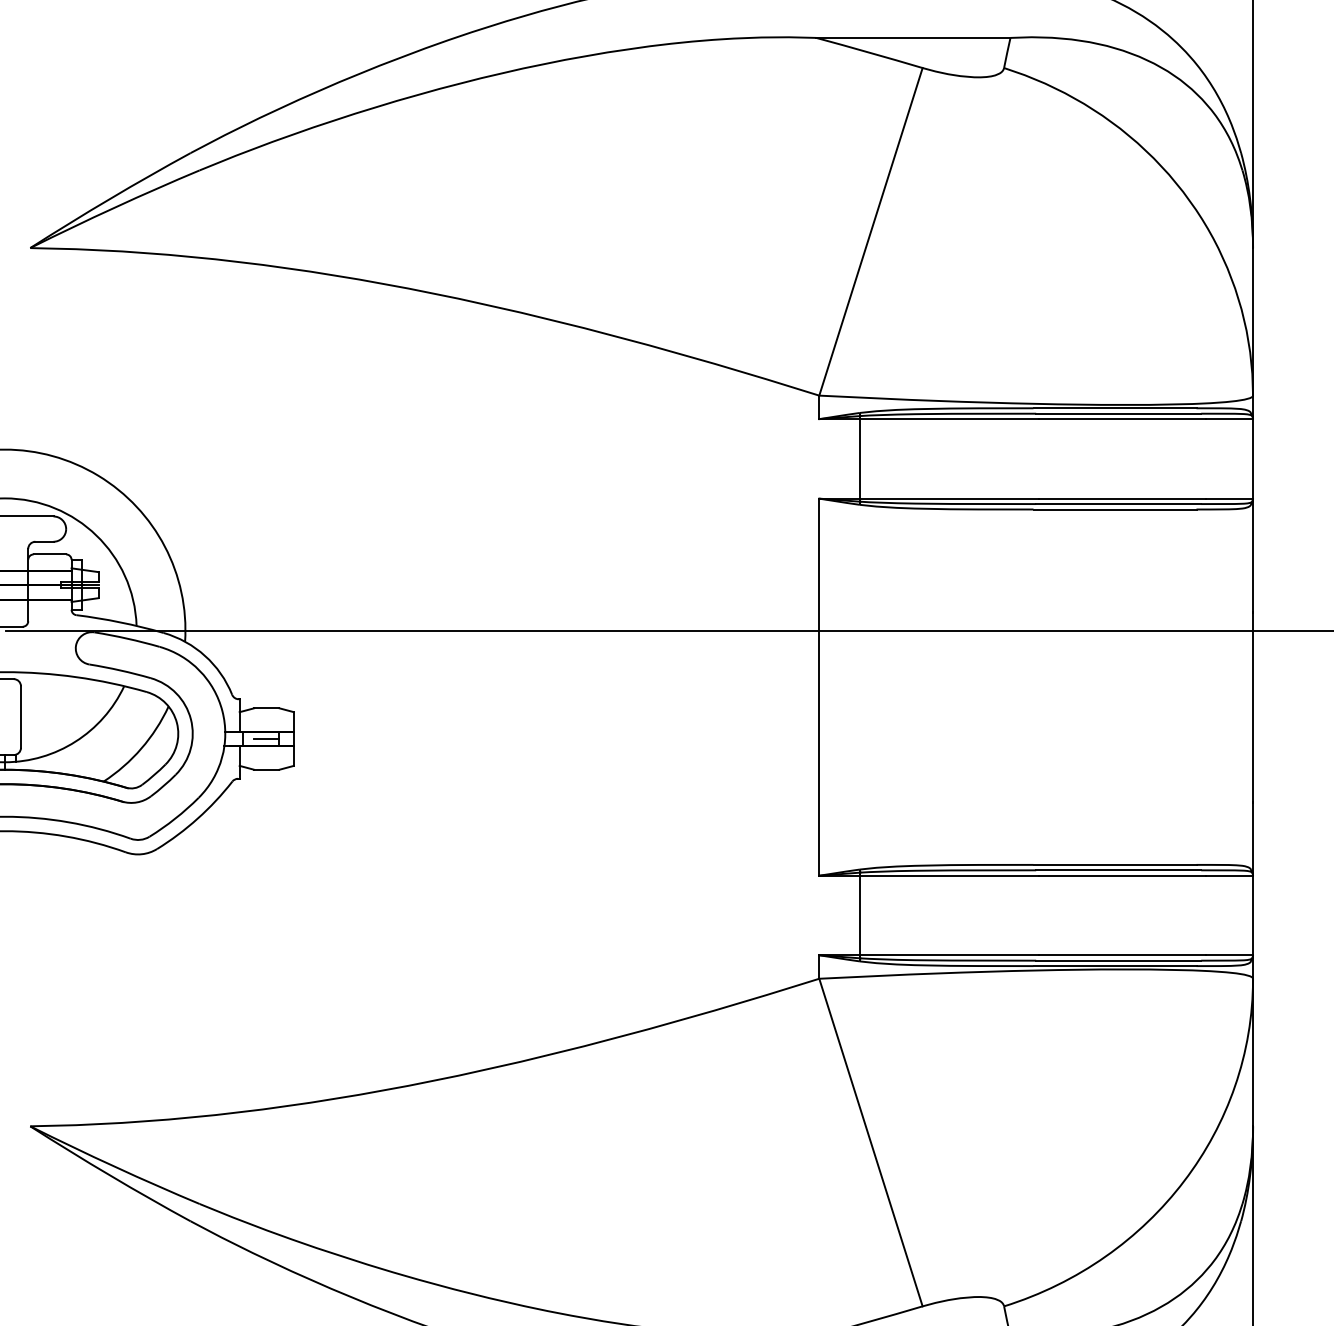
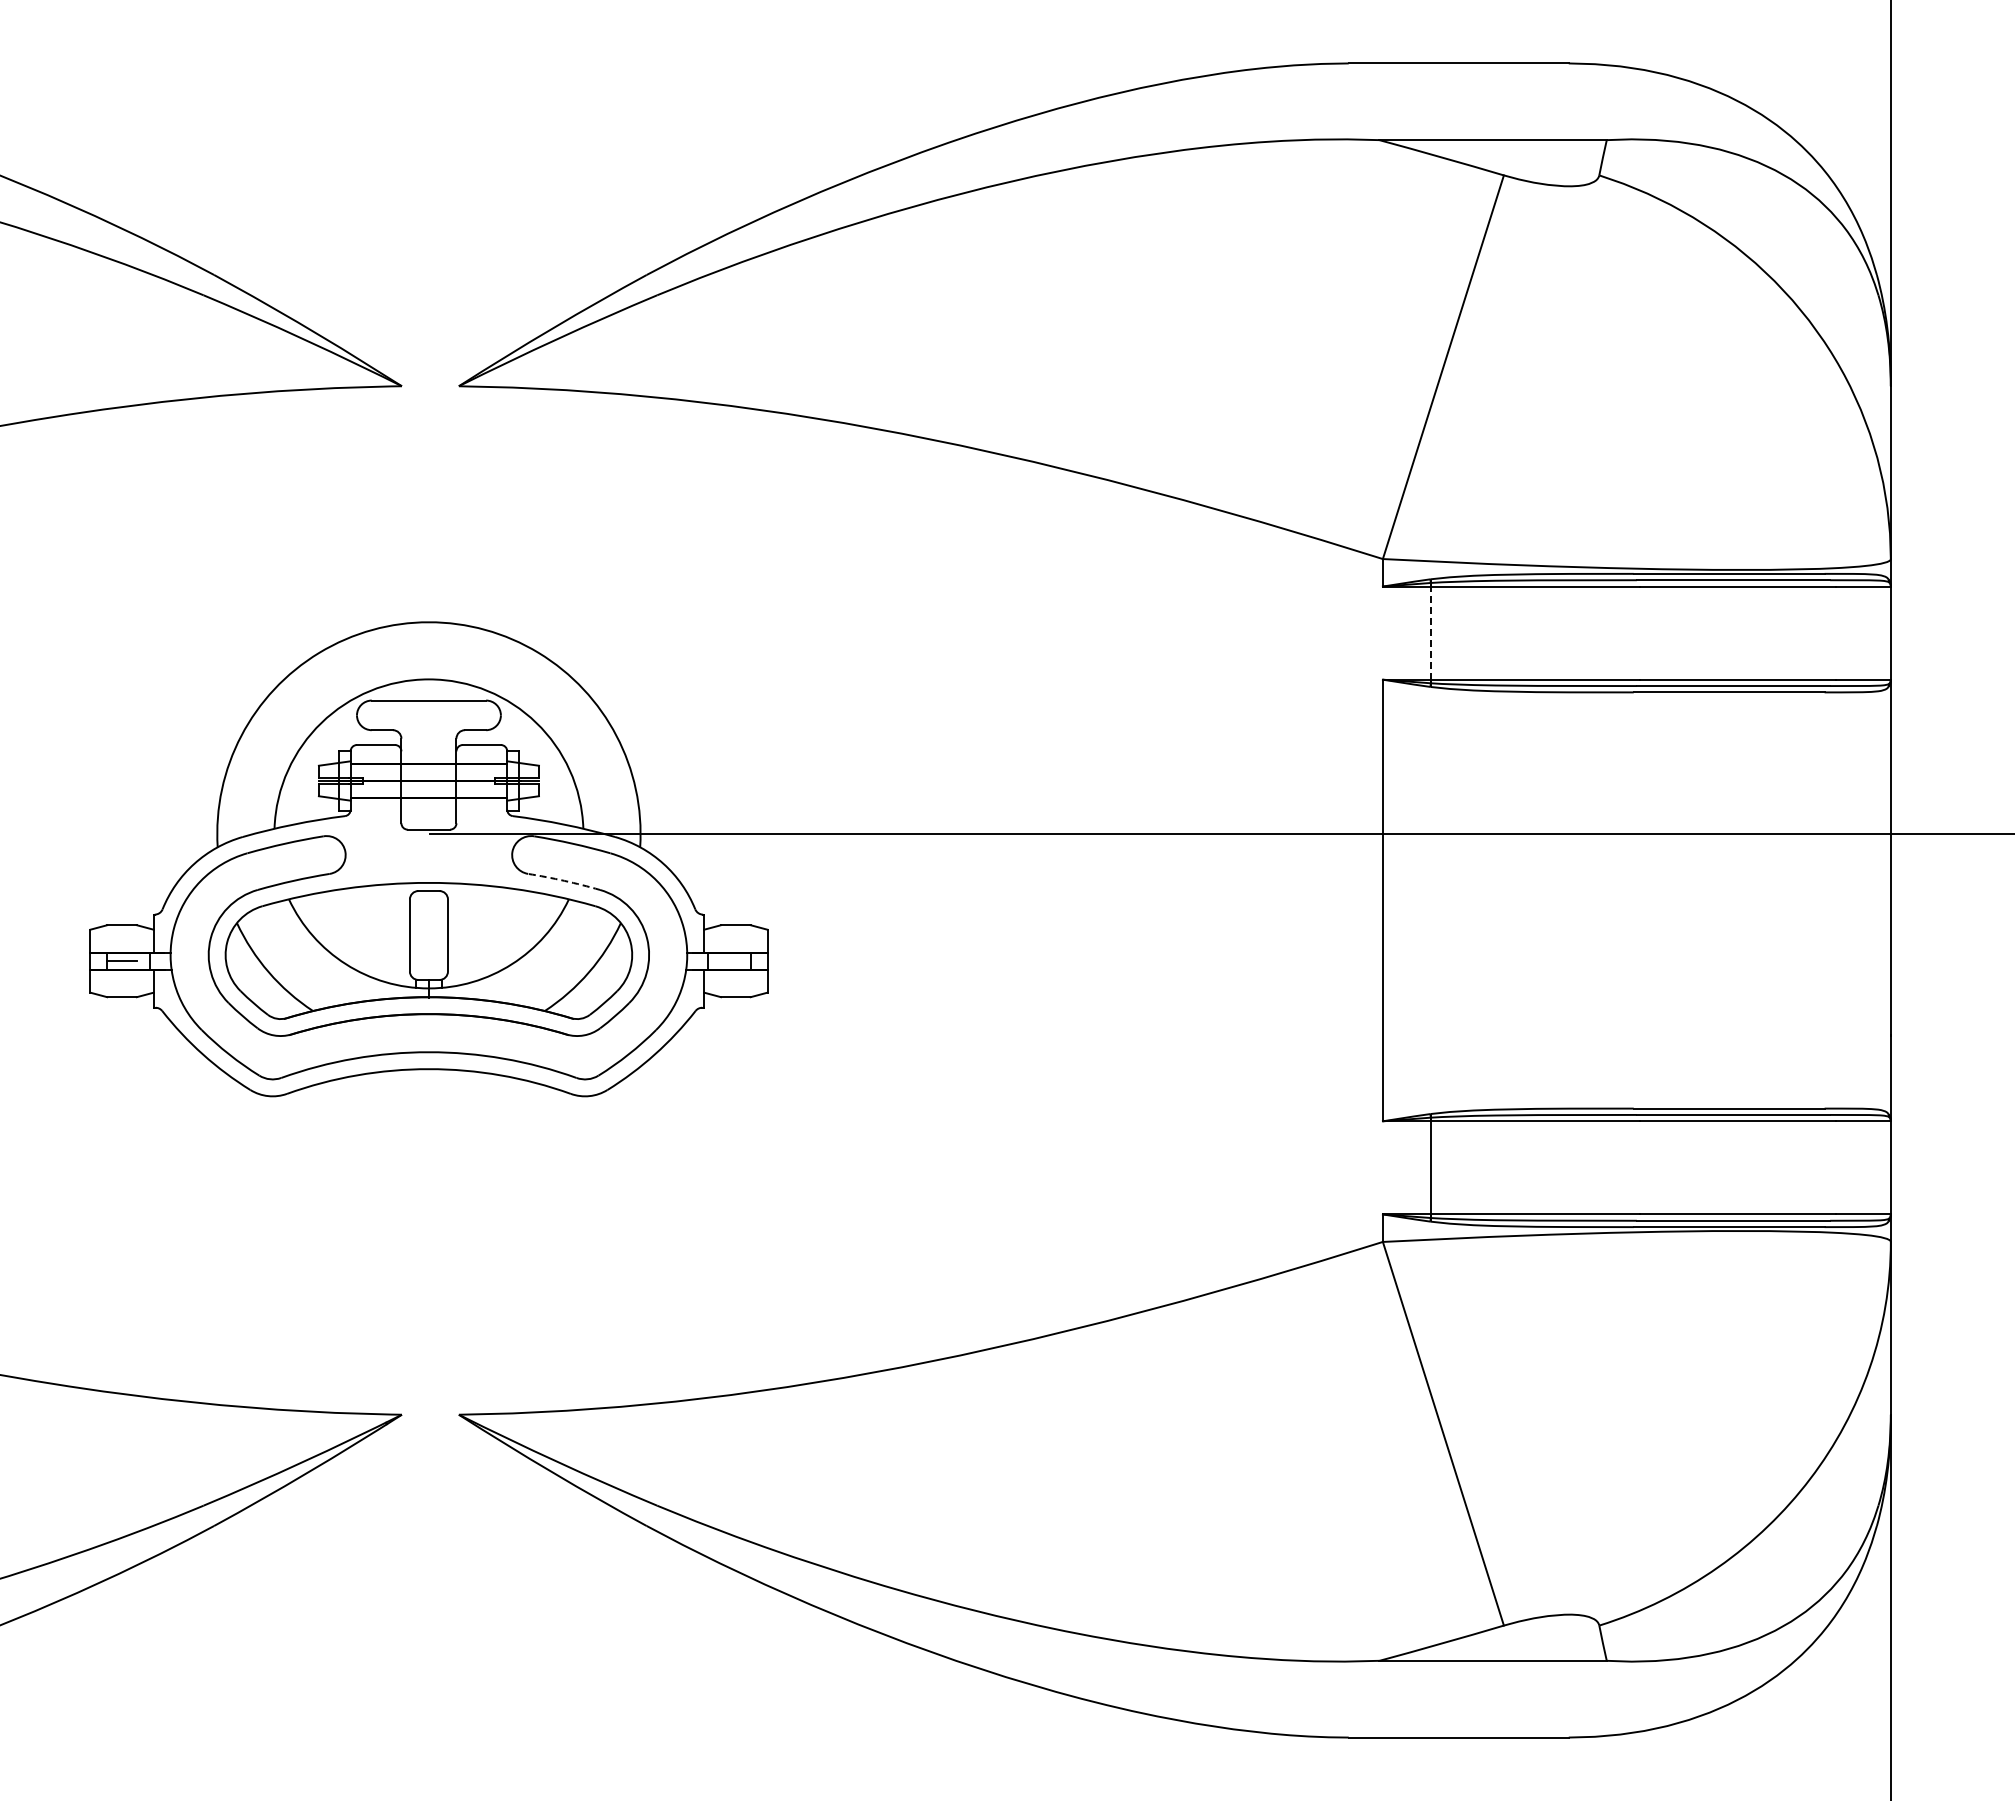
line: (859, 459) -> (1430, 633), solid -> dashed
arc: (120, 670) -> (564, 880), solid -> dashed
line: (266, 739) -> (735, 961), removed

